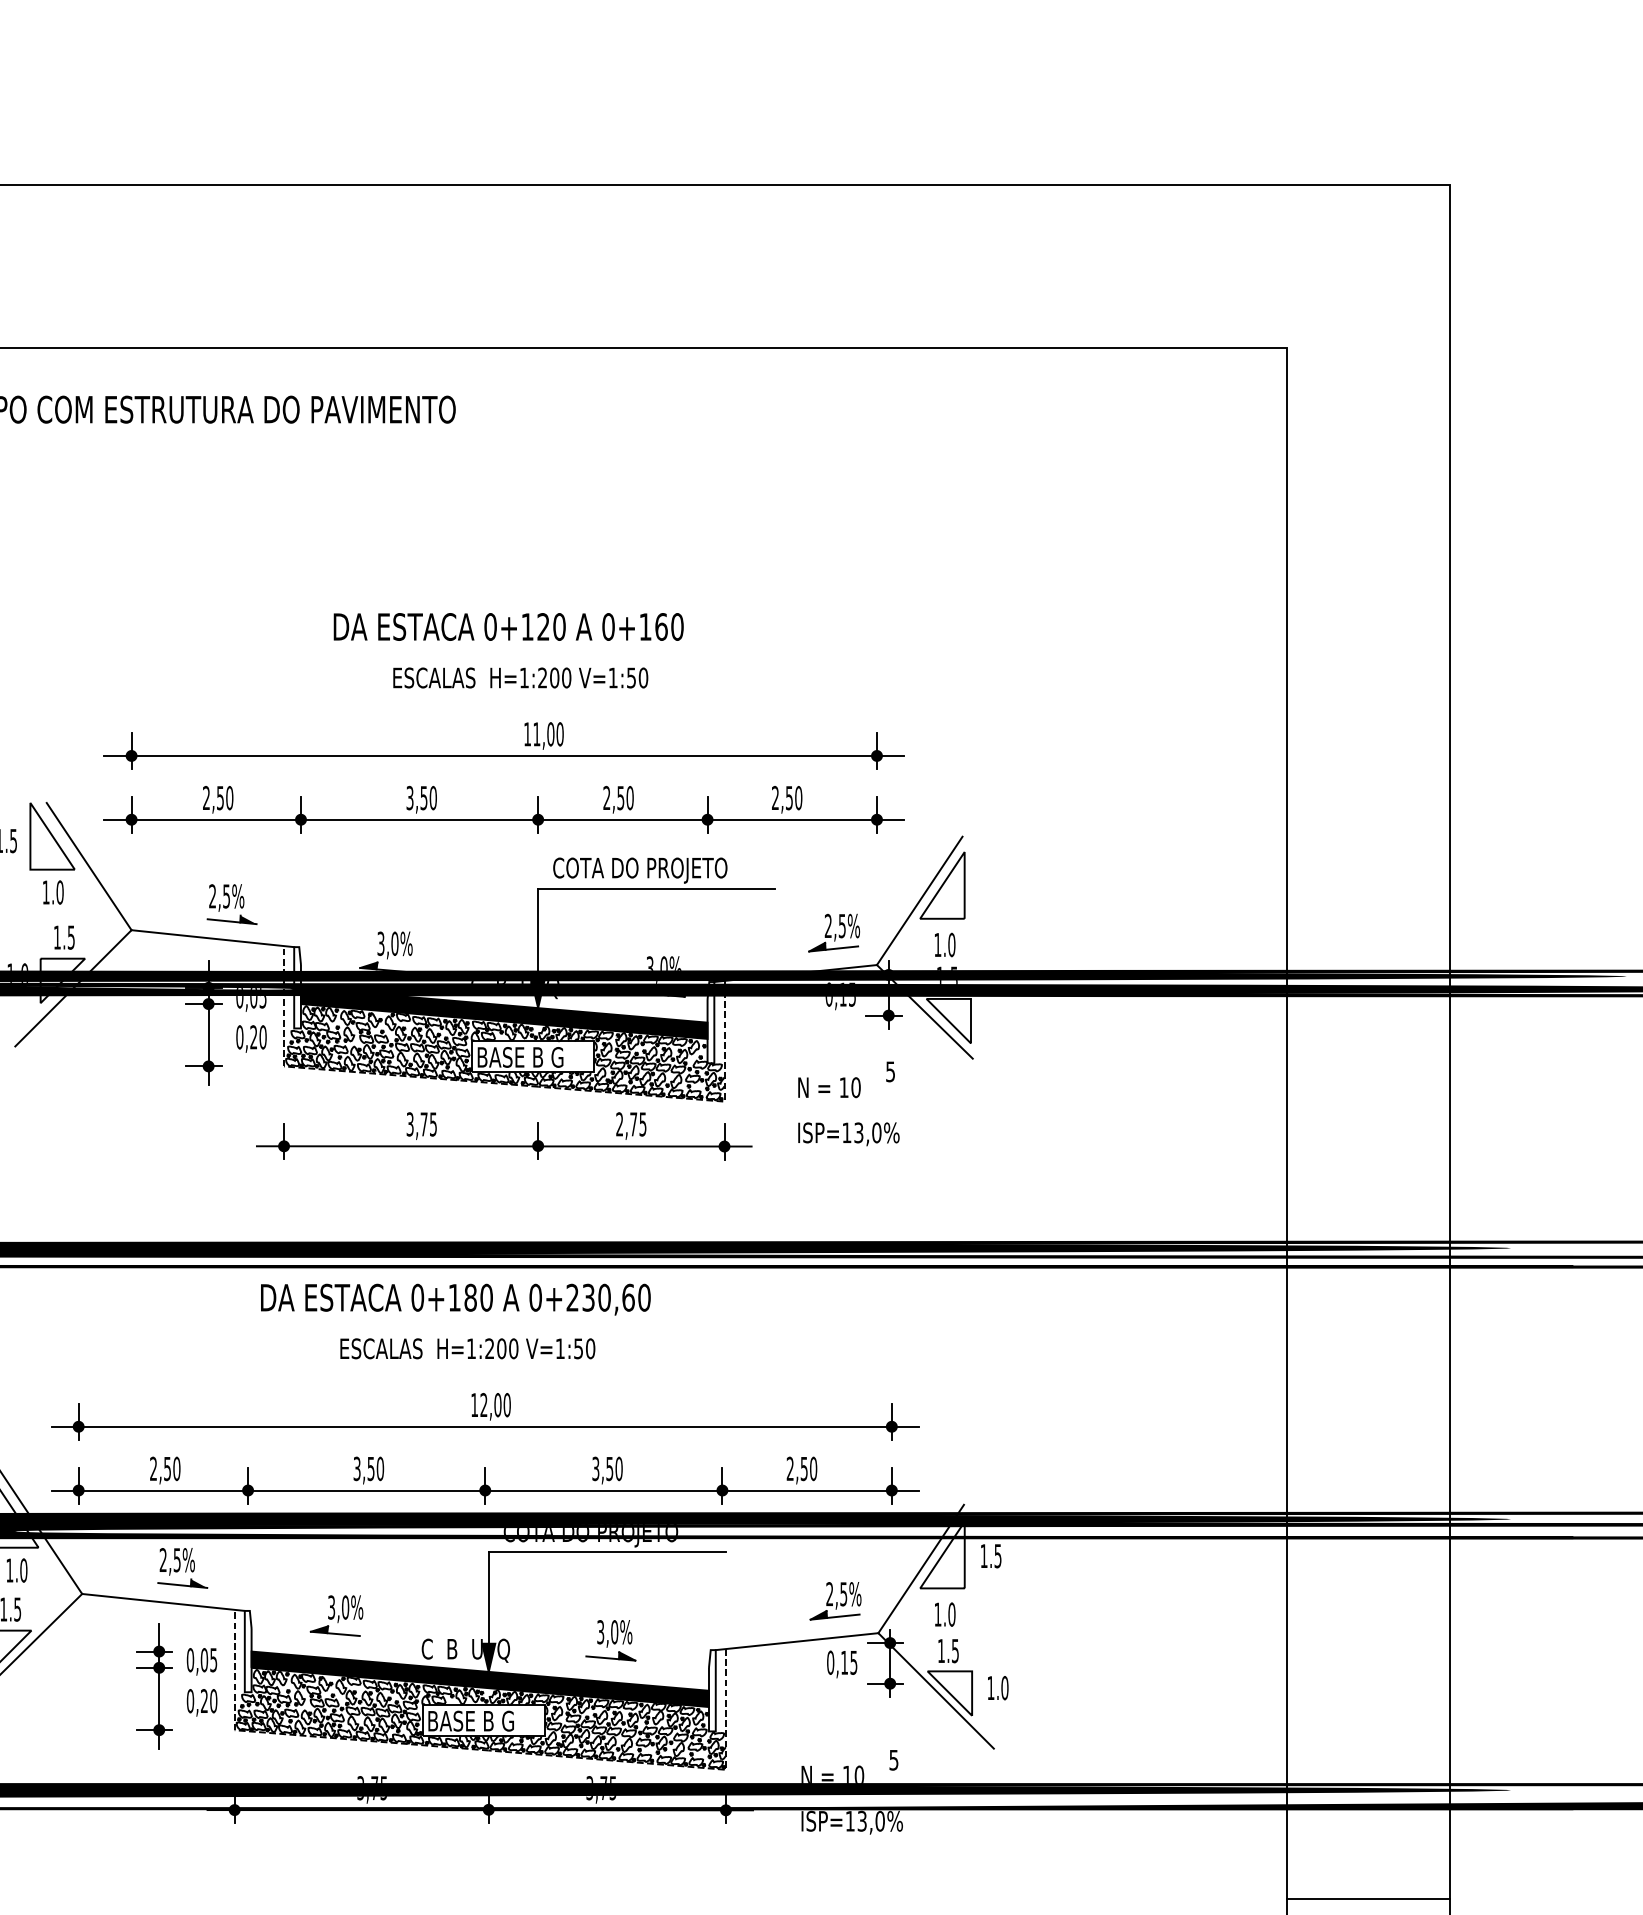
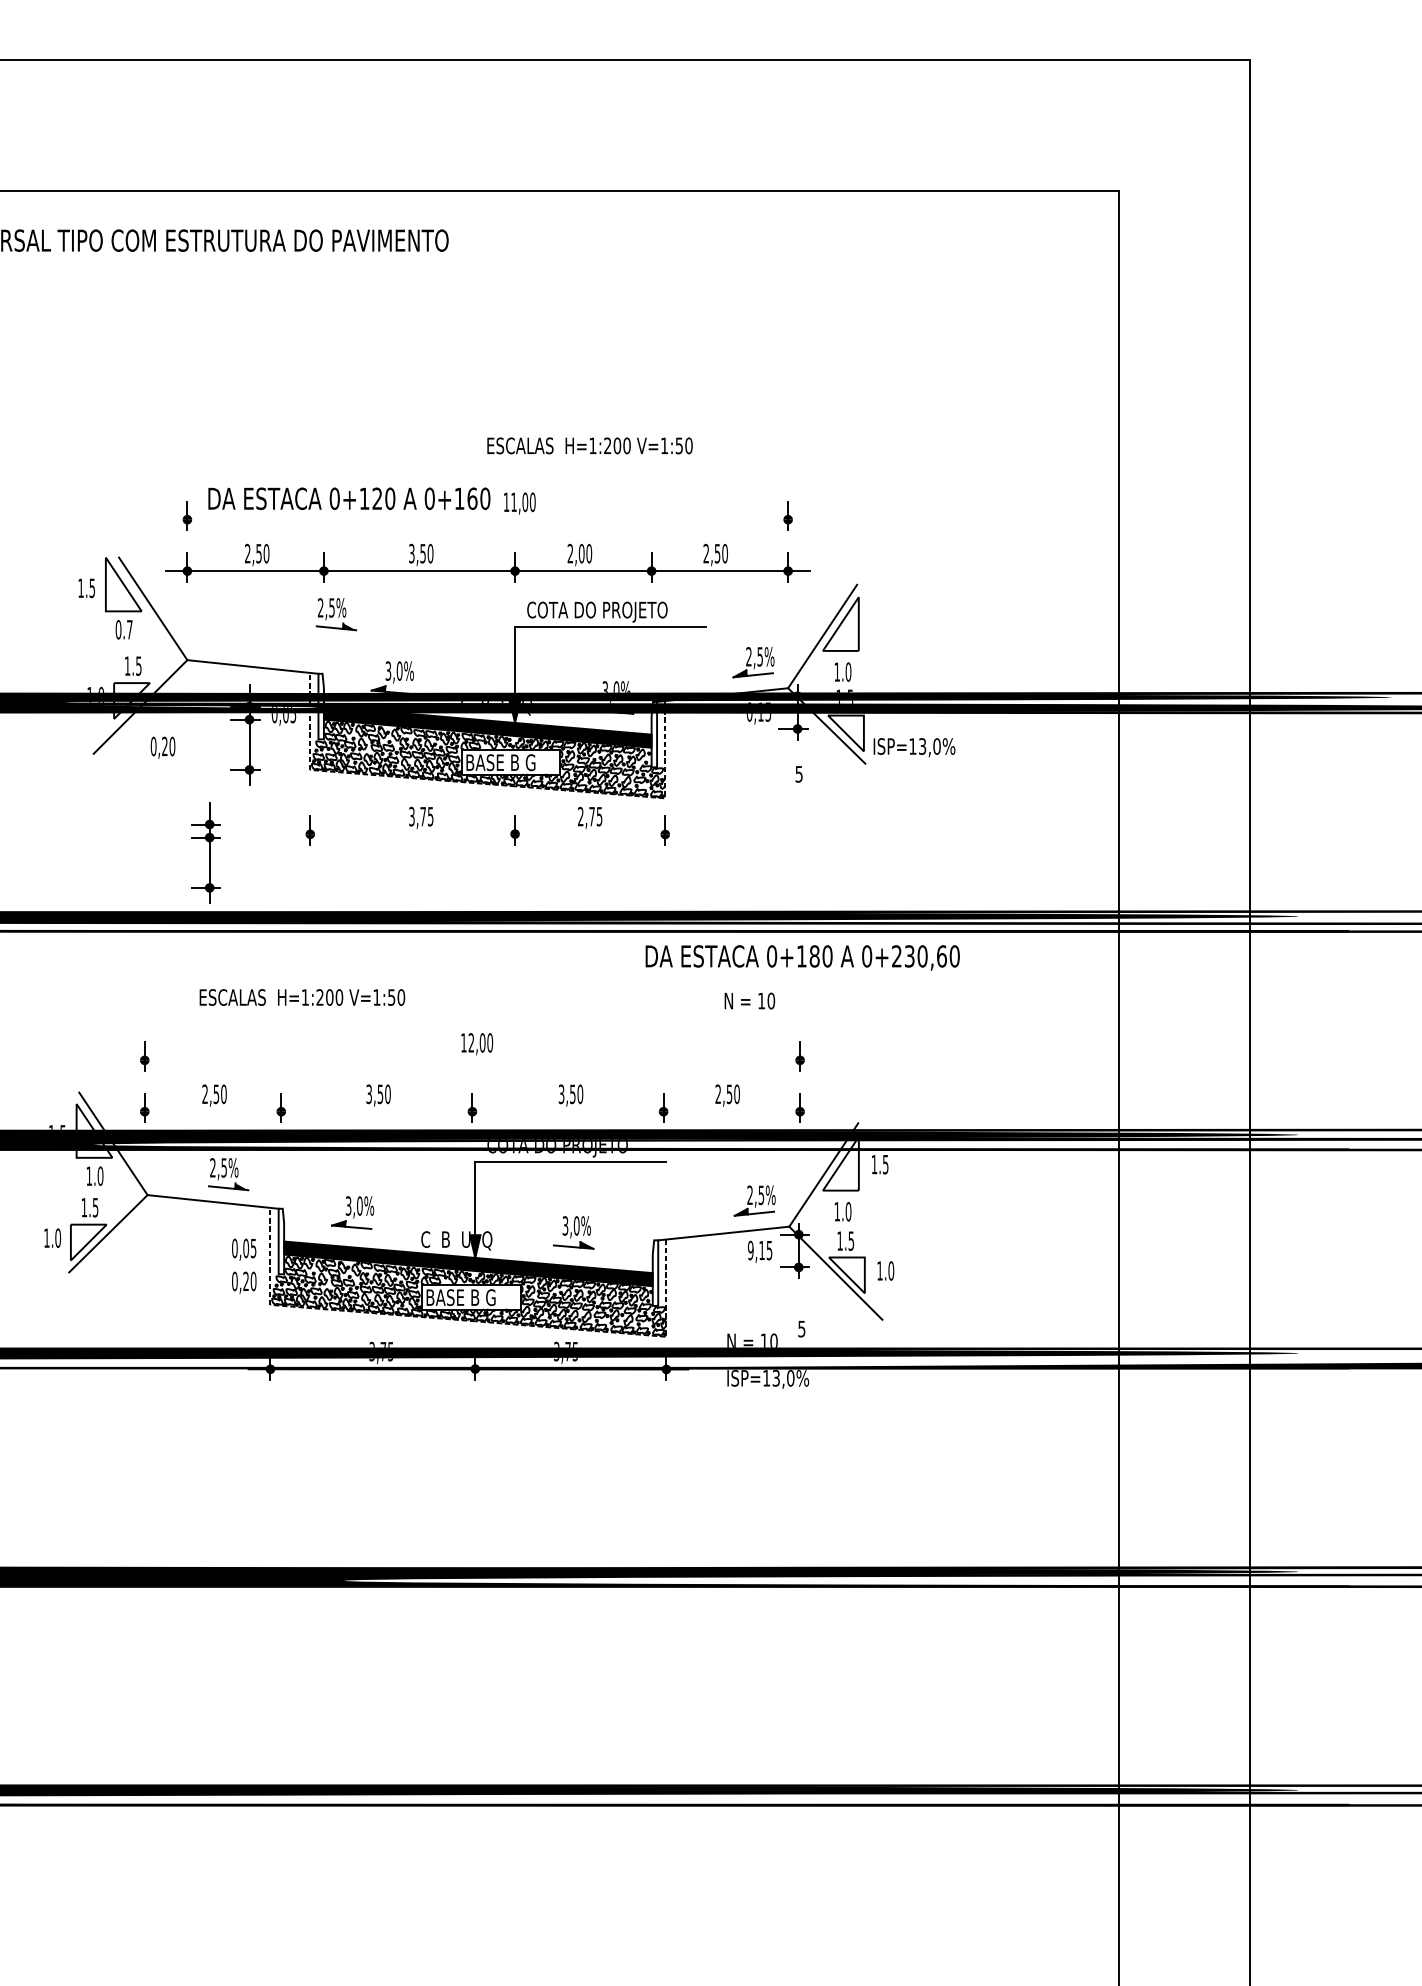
text: (508, 626) -> (349, 498), moved
text: (520, 677) -> (589, 445), moved
line: (503, 755) -> (487, 519), removed
text: (620, 797) -> (581, 553), 2,50 -> 2,00
text: (52, 892) -> (123, 629), 1.0 -> 0.7
part: (230, 904) -> (335, 614), moved
text: (250, 1038) -> (162, 747), moved
text: (829, 1086) -> (749, 1000), moved
text: (848, 1134) -> (914, 747), moved
line: (503, 1146) -> (487, 834), removed
text: (455, 1299) -> (802, 957), moved
text: (467, 1348) -> (302, 997), moved
line: (484, 1426) -> (471, 1060), removed
line: (484, 1490) -> (471, 1111), removed
text: (830, 1662) -> (750, 1250), 0,15 -> 9,15
part: (154, 1686) -> (205, 852), moved
line: (1367, 1899) -> (1183, 1441), removed

